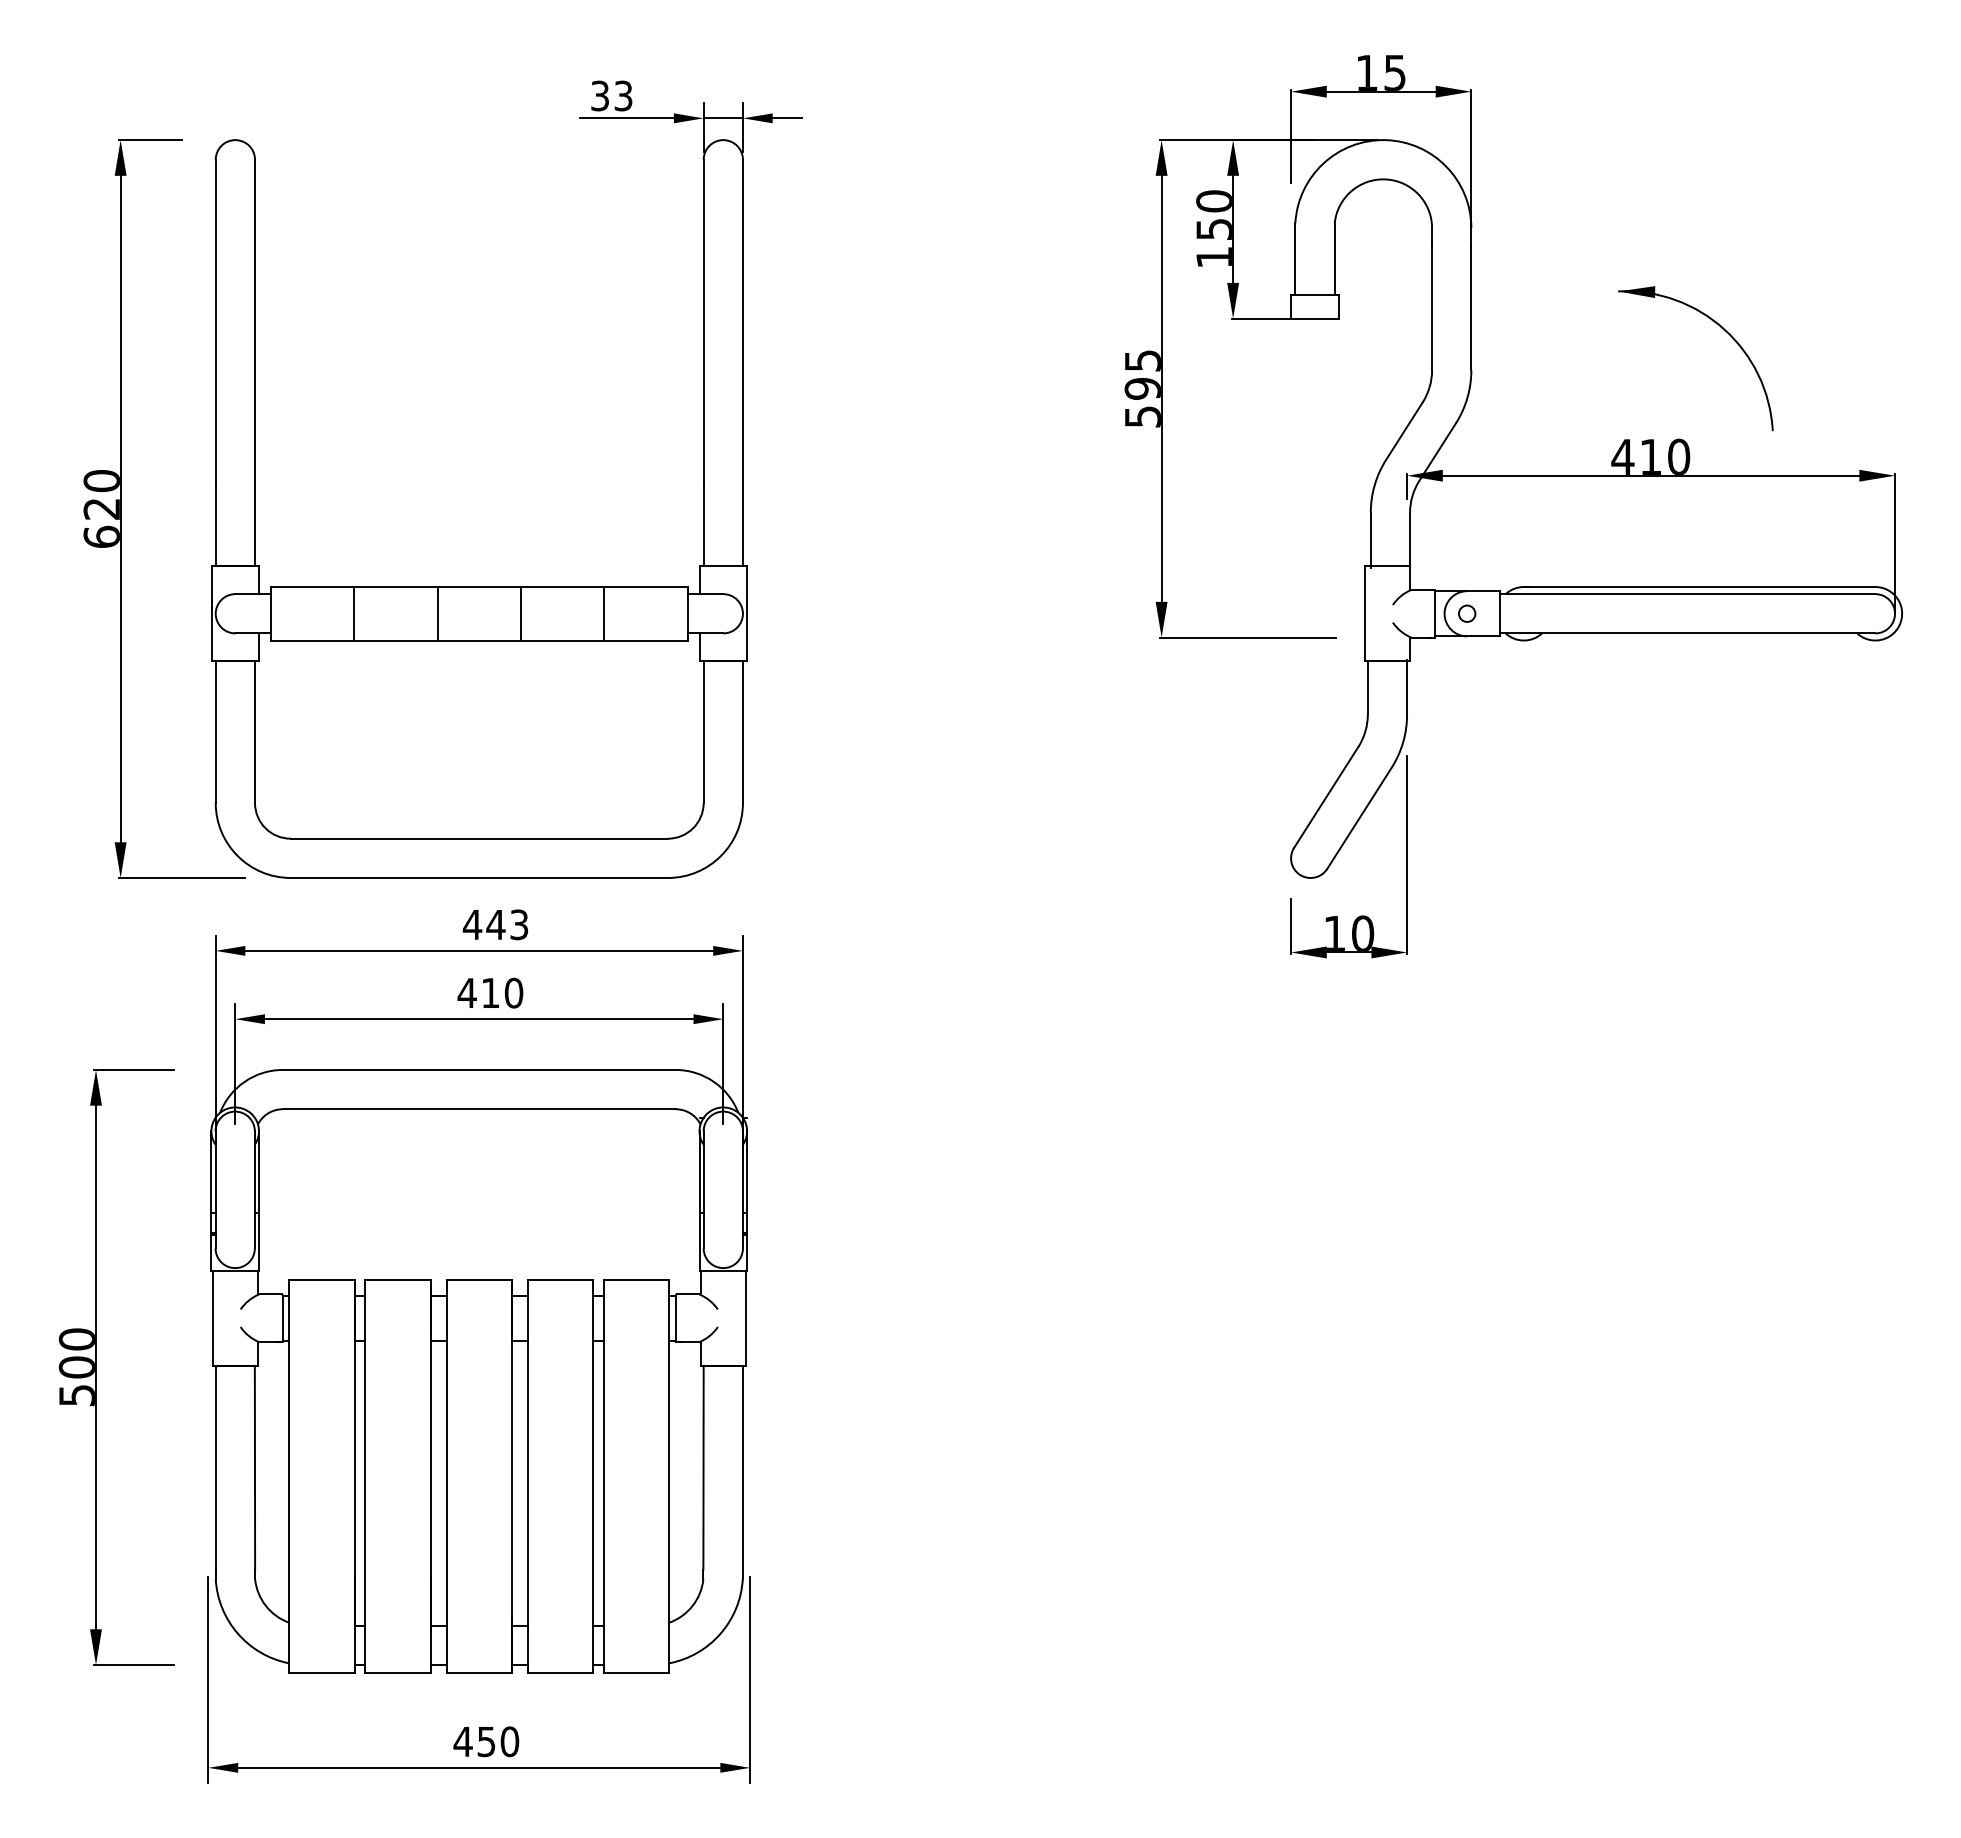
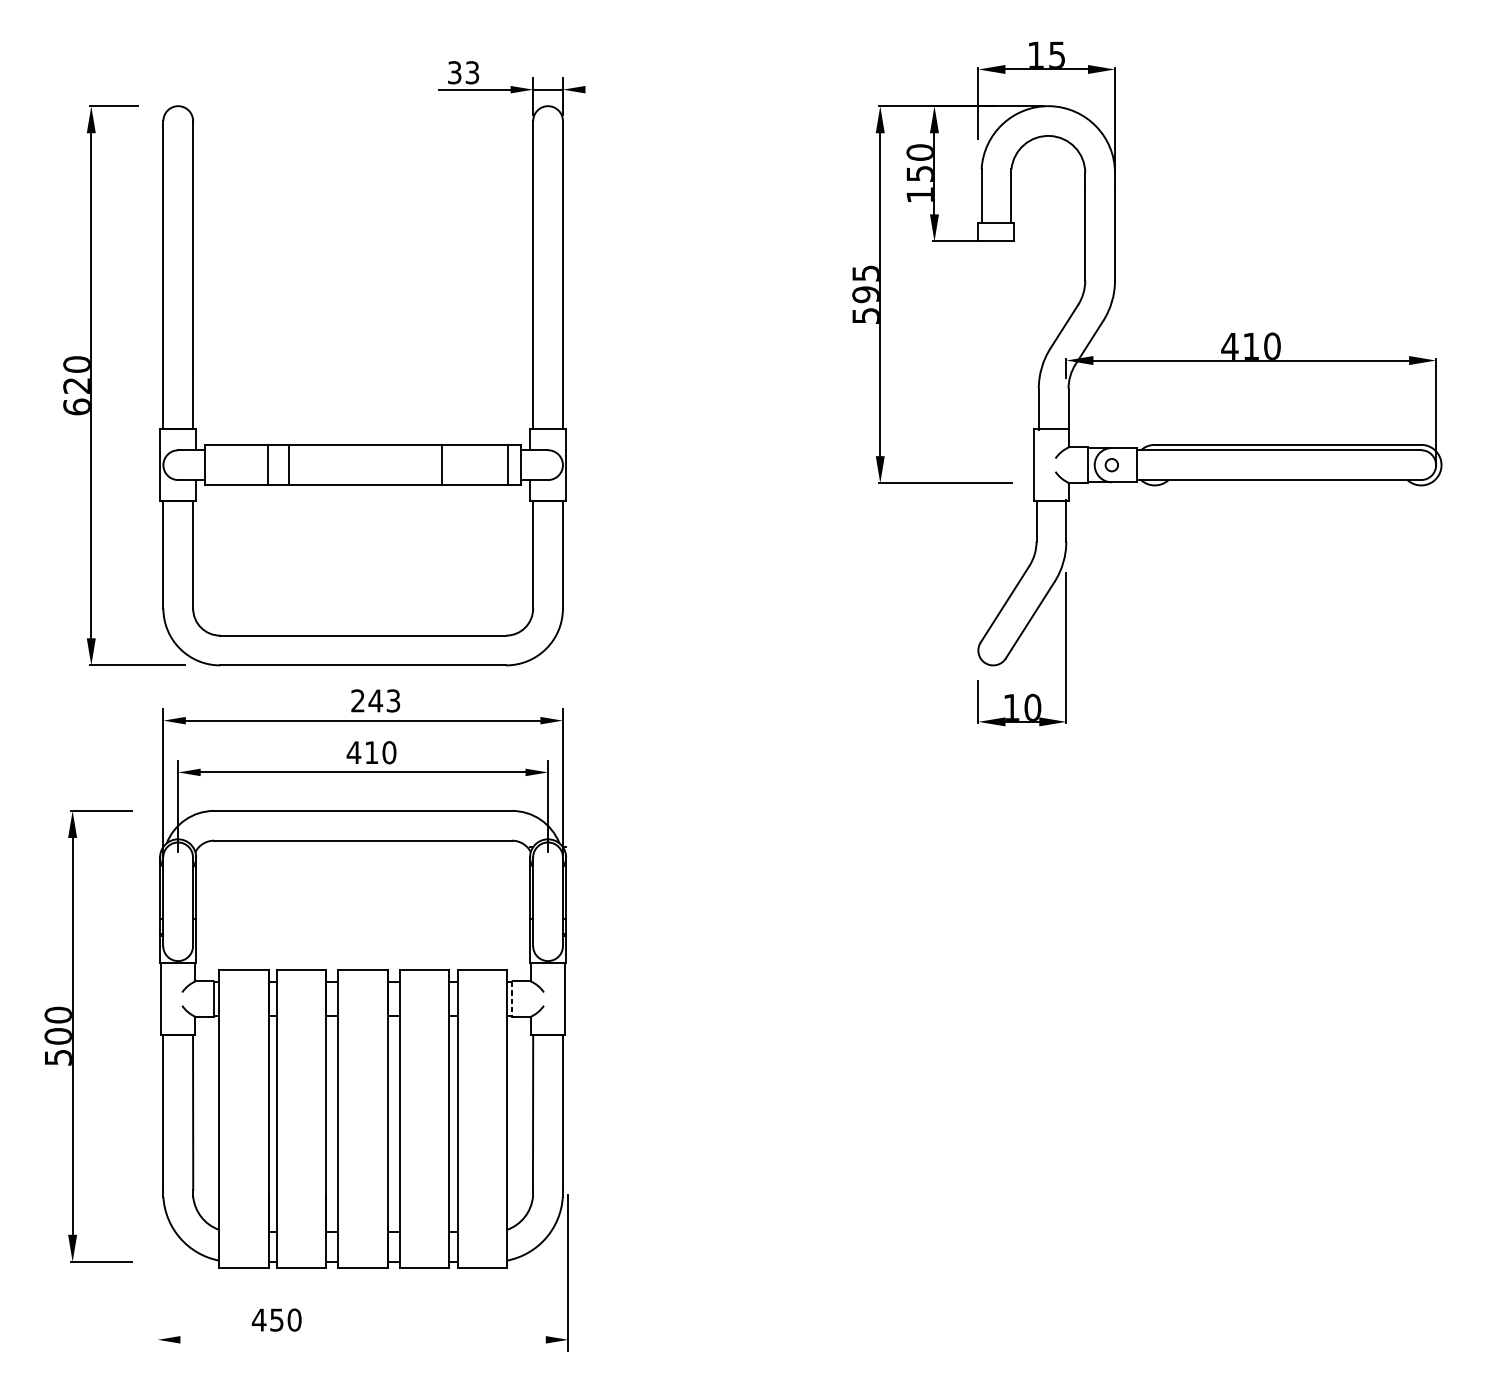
line: (787, 118) -> (596, 89), removed
part: (1723, 330) -> (1306, 250), removed
line: (437, 613) -> (289, 464), moved
line: (521, 613) -> (442, 464), moved
line: (604, 613) -> (508, 464), moved
text: (472, 924) -> (357, 700), 443 -> 243
line: (675, 1318) -> (511, 999), solid -> dashed
line: (208, 1679) -> (157, 1272), removed
text: (486, 1741) -> (276, 1319), moved
line: (479, 1767) -> (363, 1339), removed

